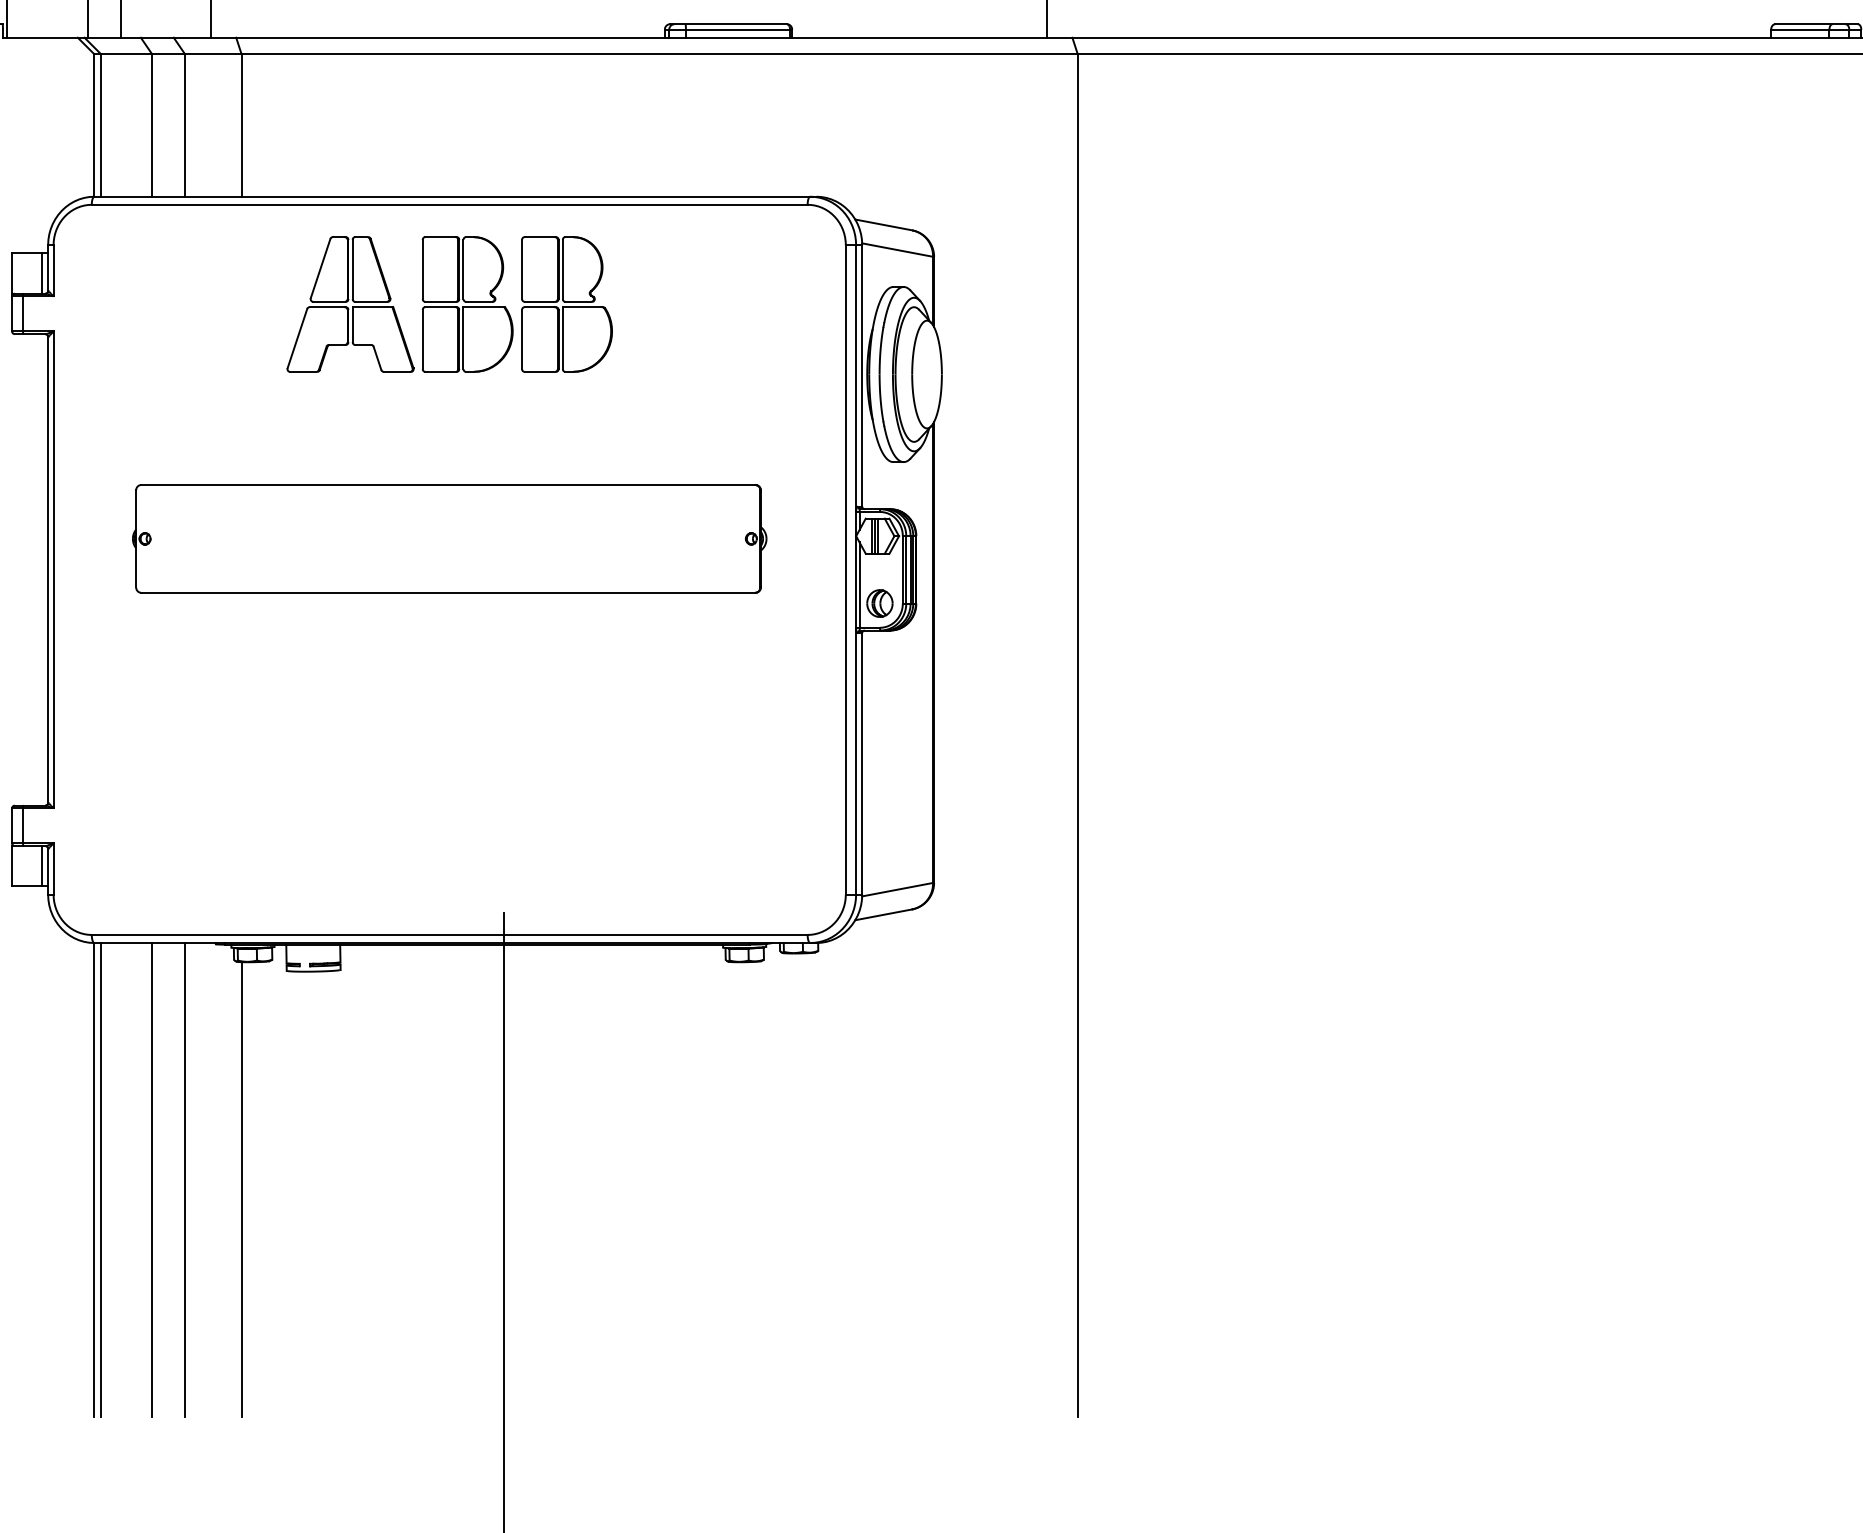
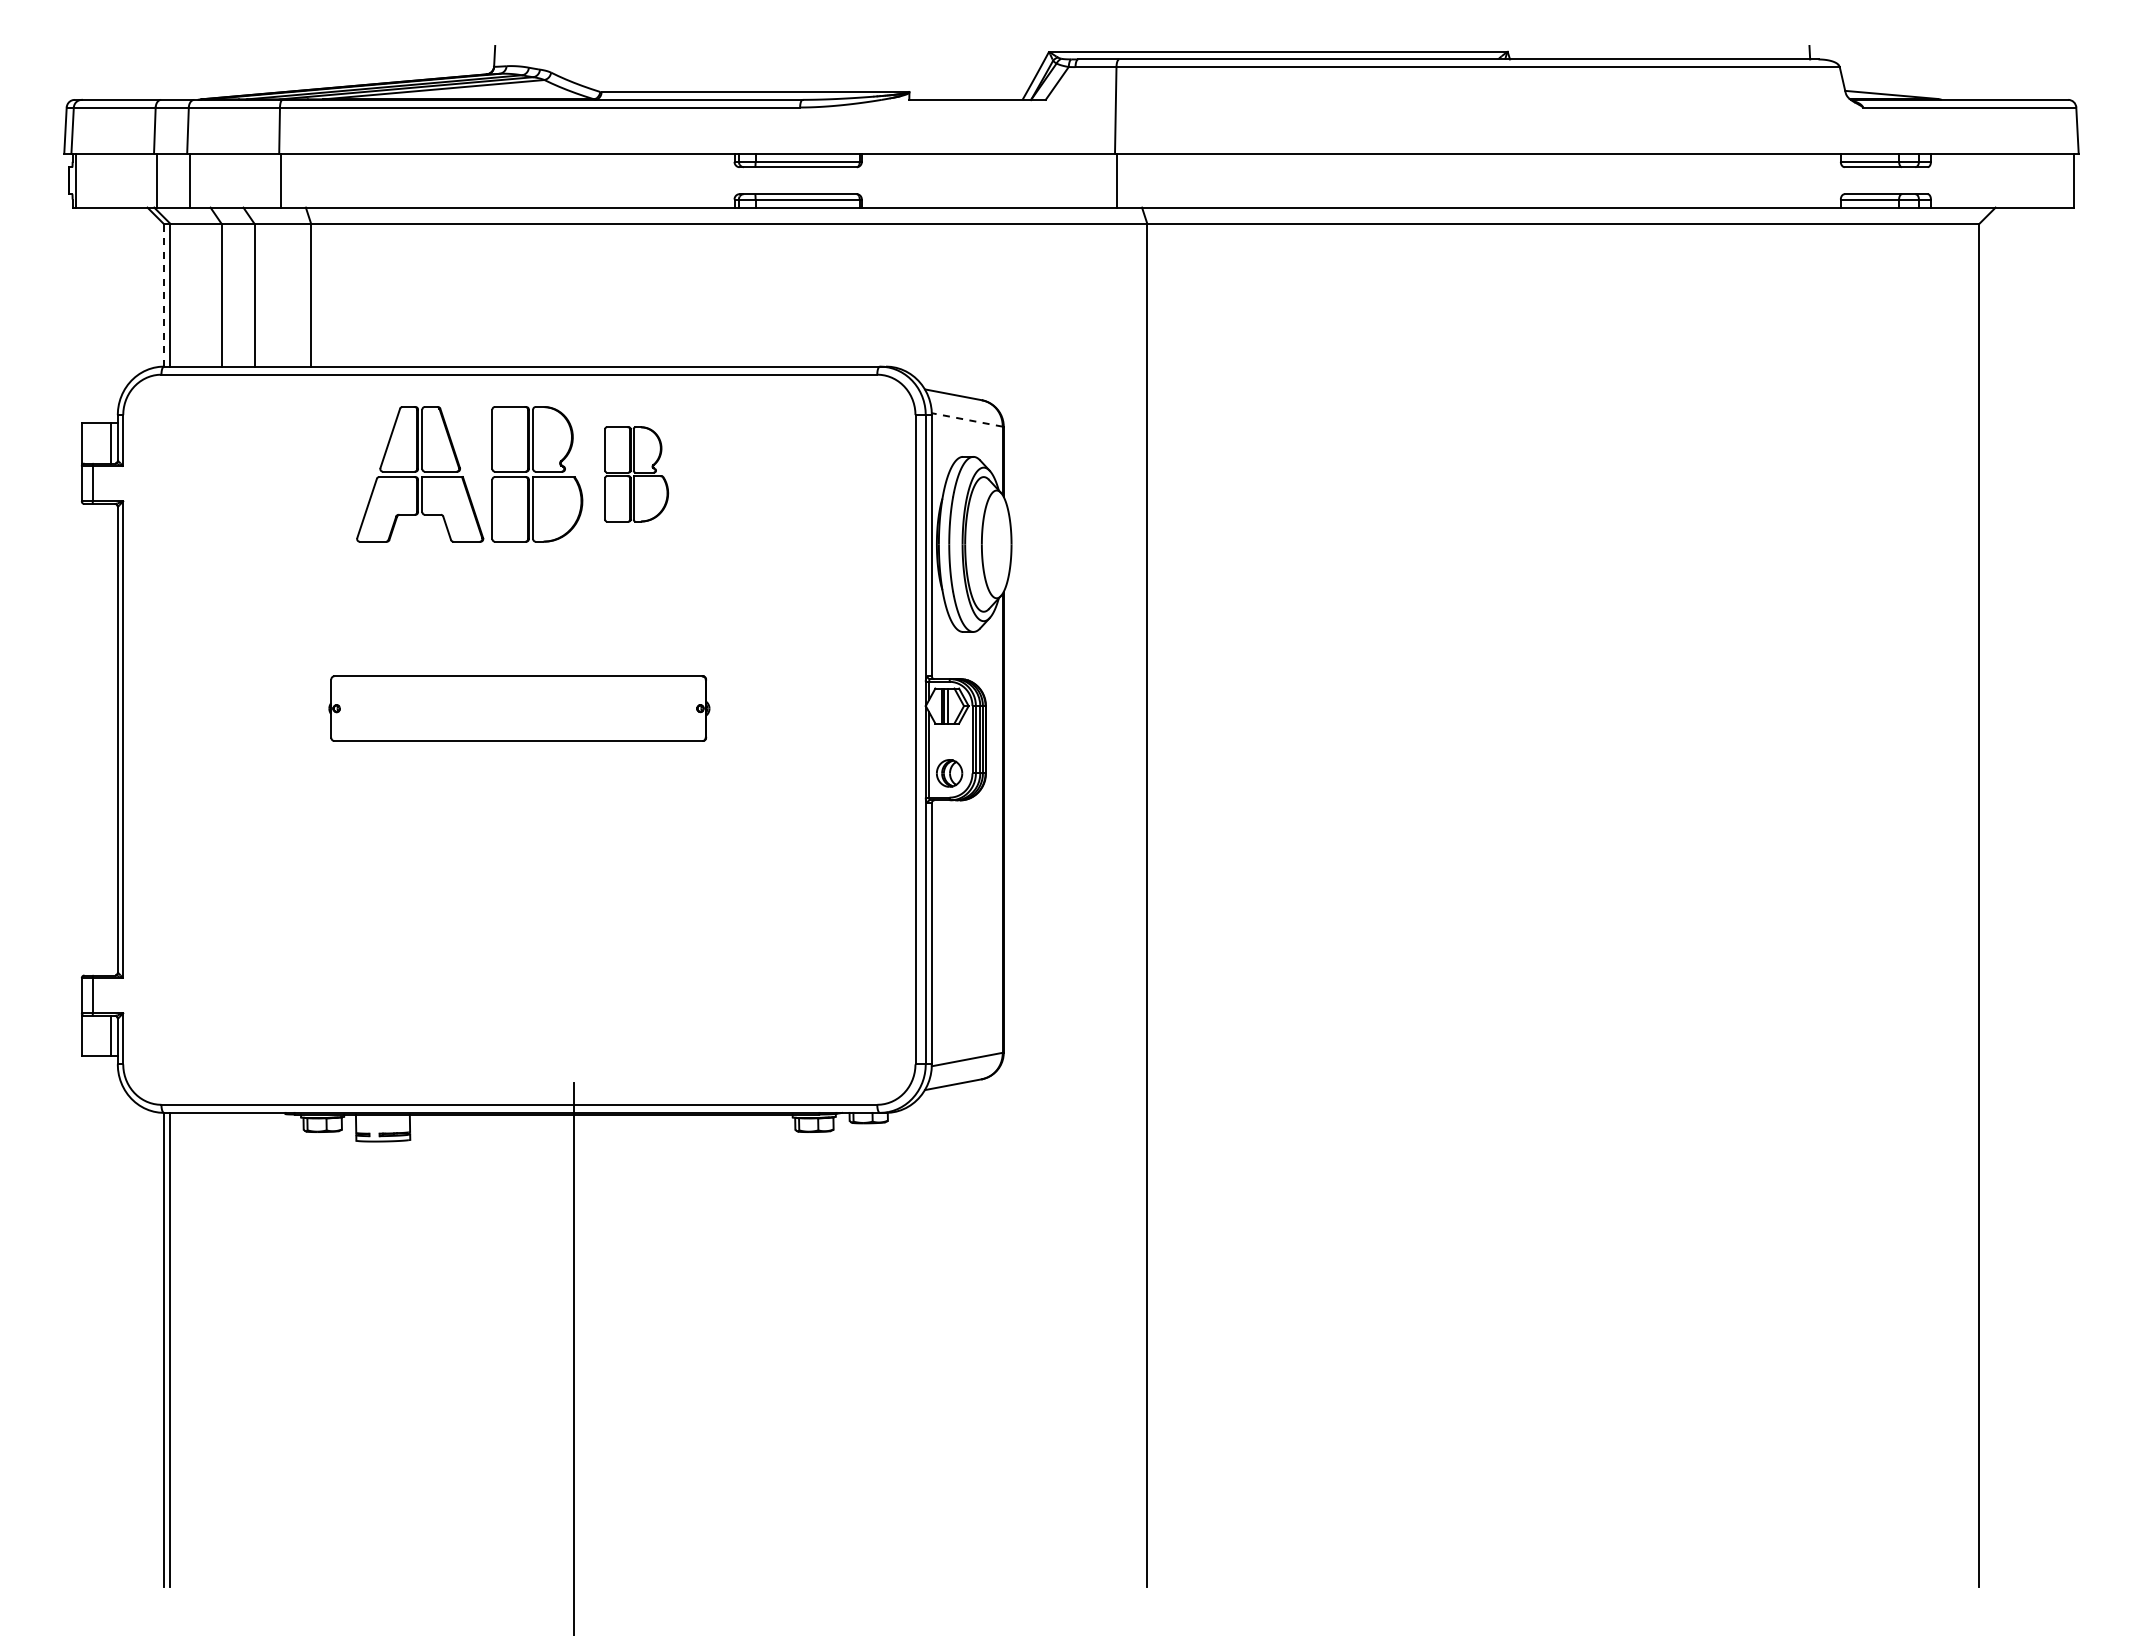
line: (93, 124) -> (163, 294), solid -> dashed
line: (896, 249) -> (966, 419), solid -> dashed
part: (566, 304) -> (636, 474), size x0.7
part: (449, 538) -> (519, 708), size x0.6
line: (151, 1179) -> (221, 1349), removed
line: (184, 1179) -> (254, 1349), removed
line: (241, 1189) -> (311, 1359), removed

